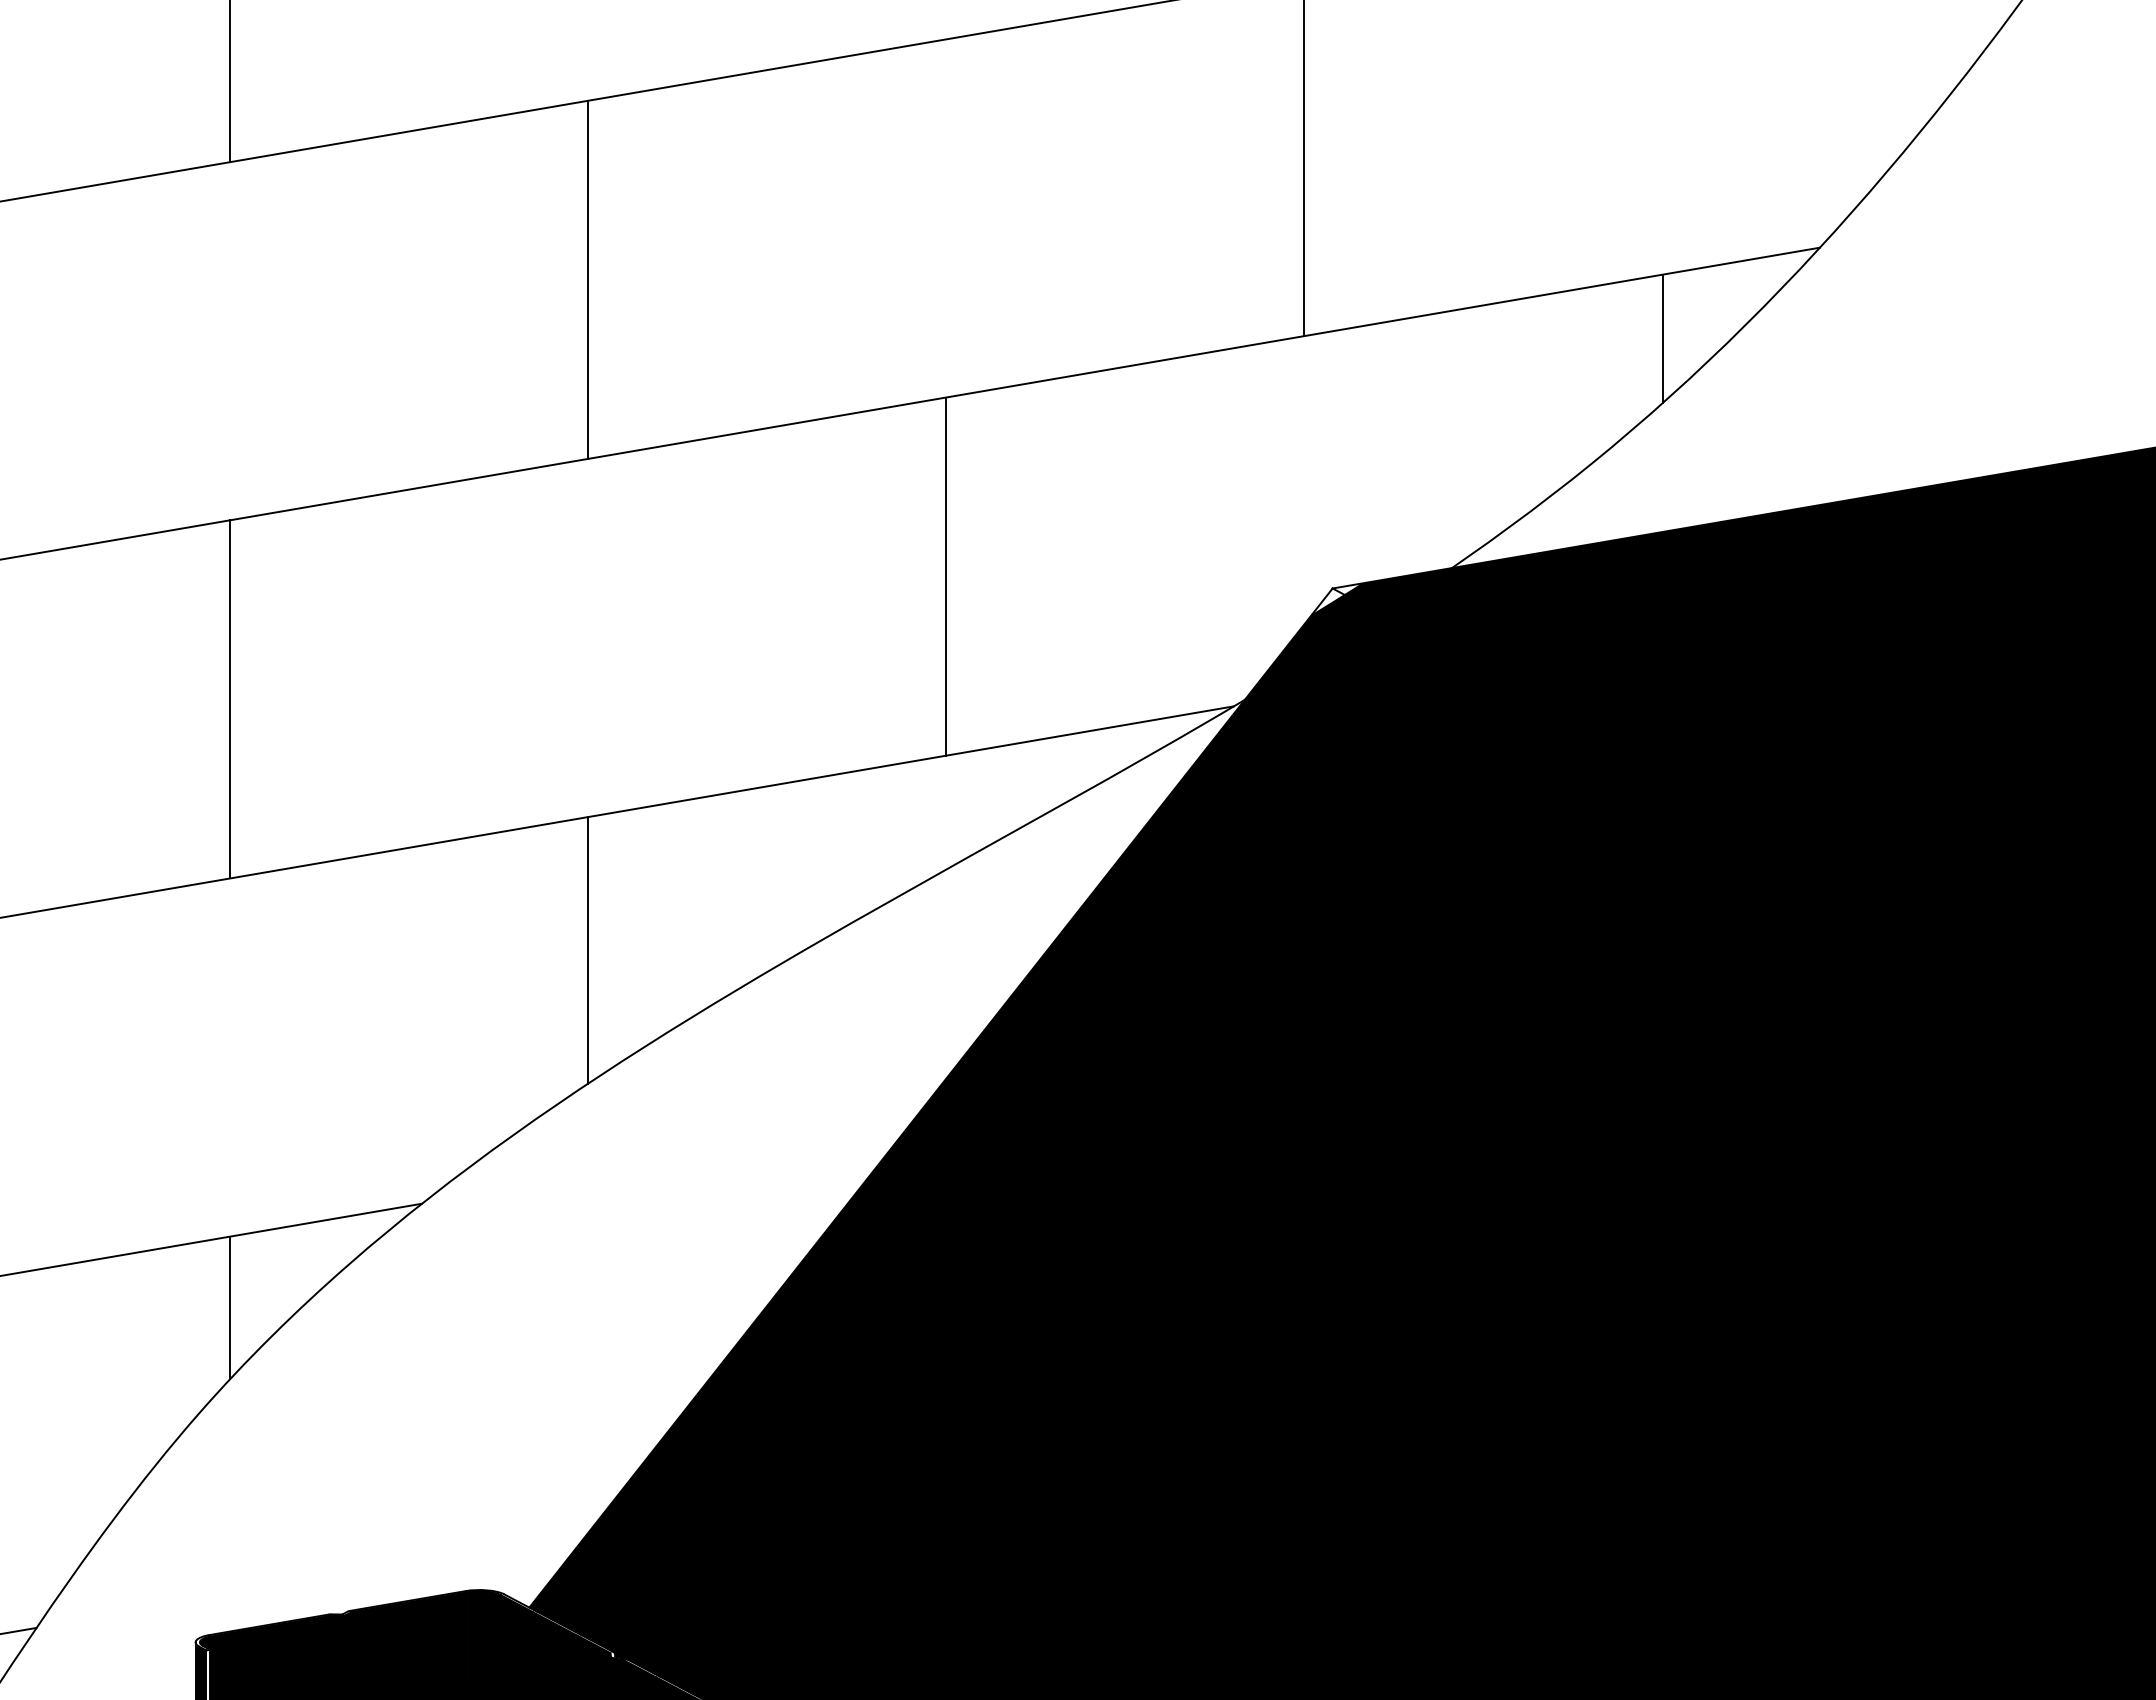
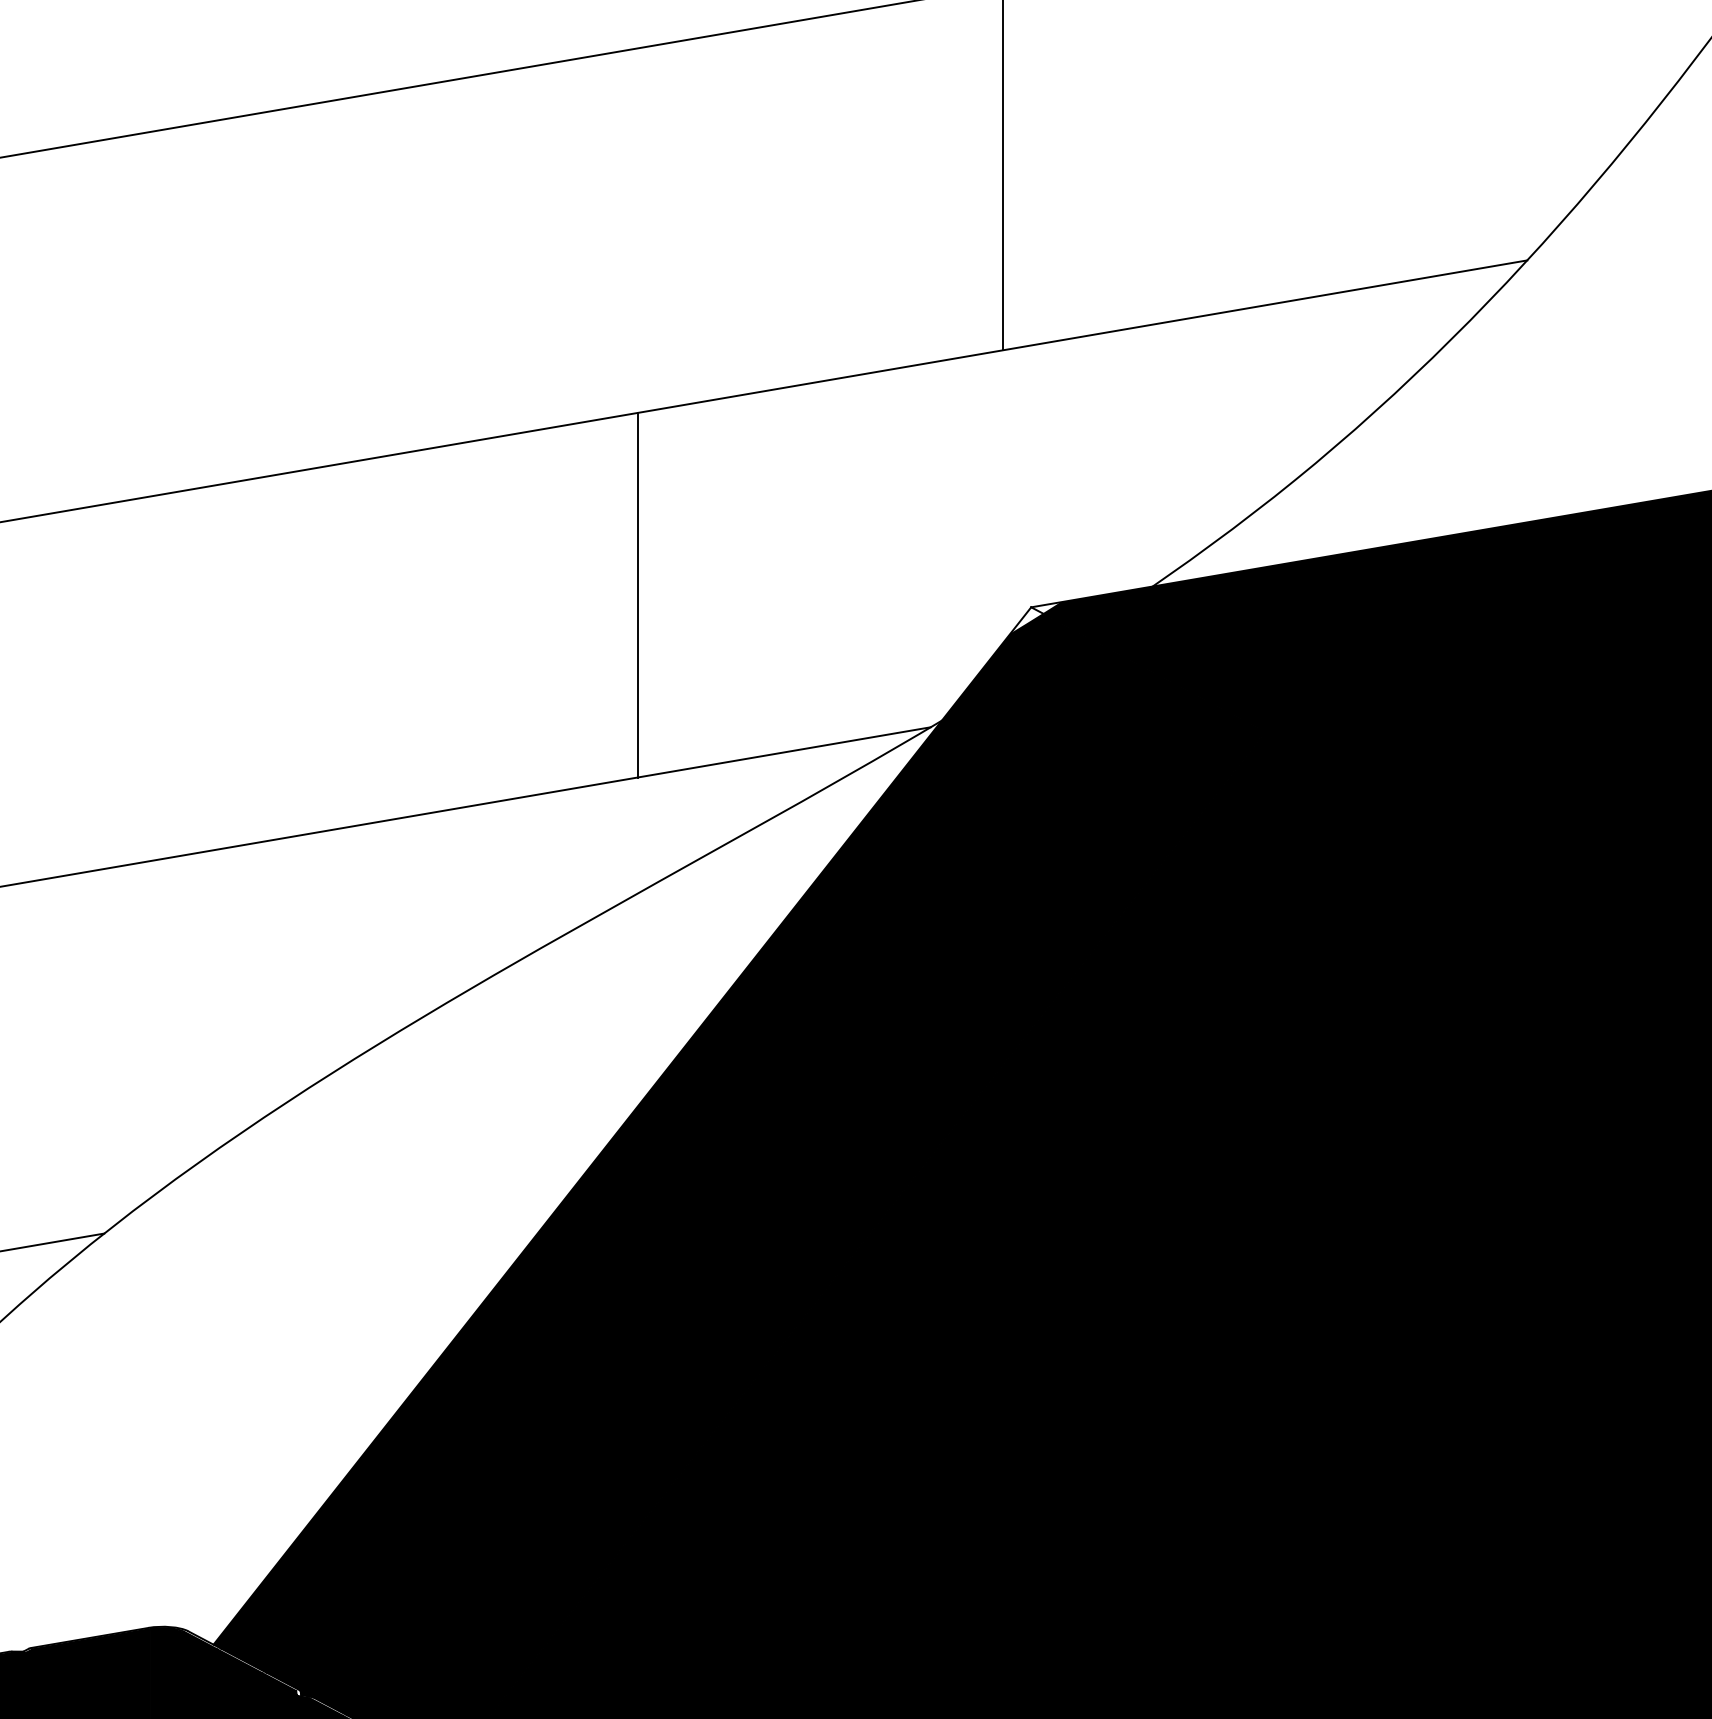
line: (588, 279) -> (273, 292), removed
line: (1662, 338) -> (1367, 352), removed
line: (588, 950) -> (273, 975), removed

